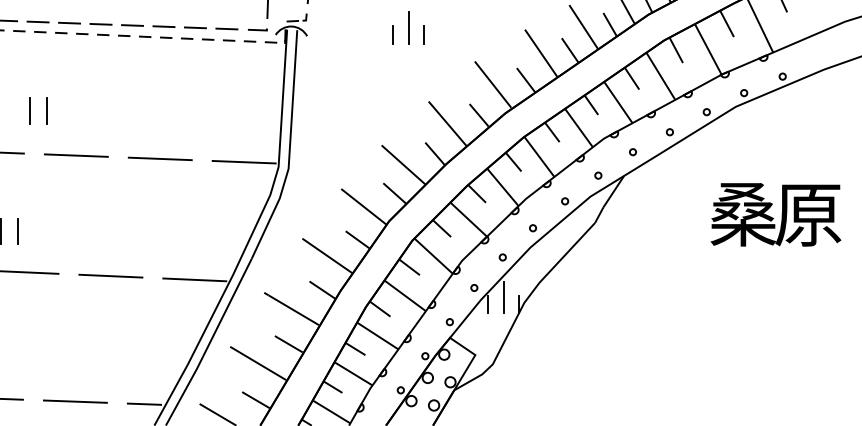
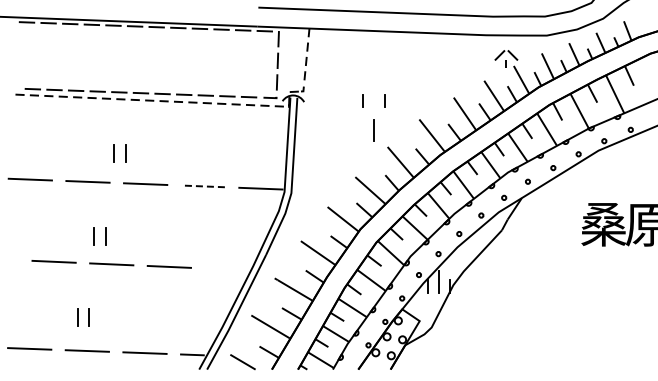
line: (408, 28) -> (373, 130), moved
line: (160, 159) -> (203, 186), solid -> dashed
line: (194, 279) -> (226, 269), removed

